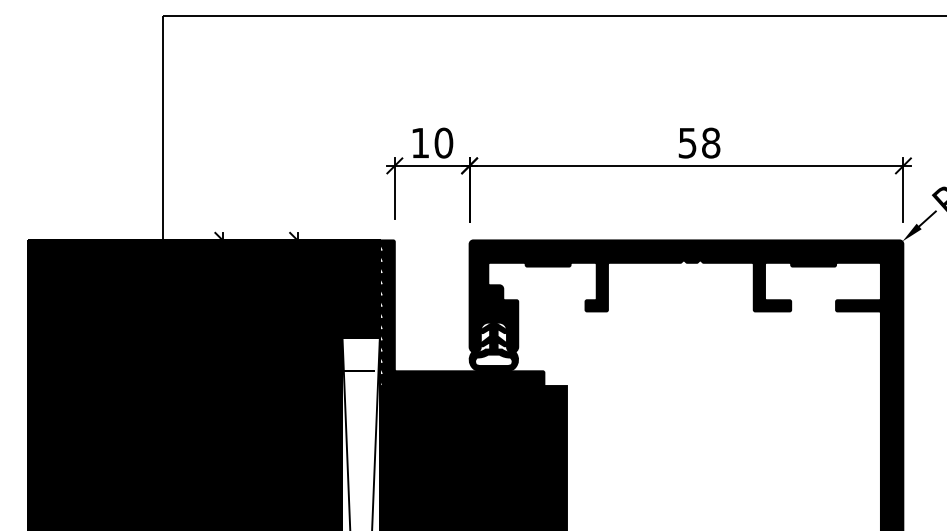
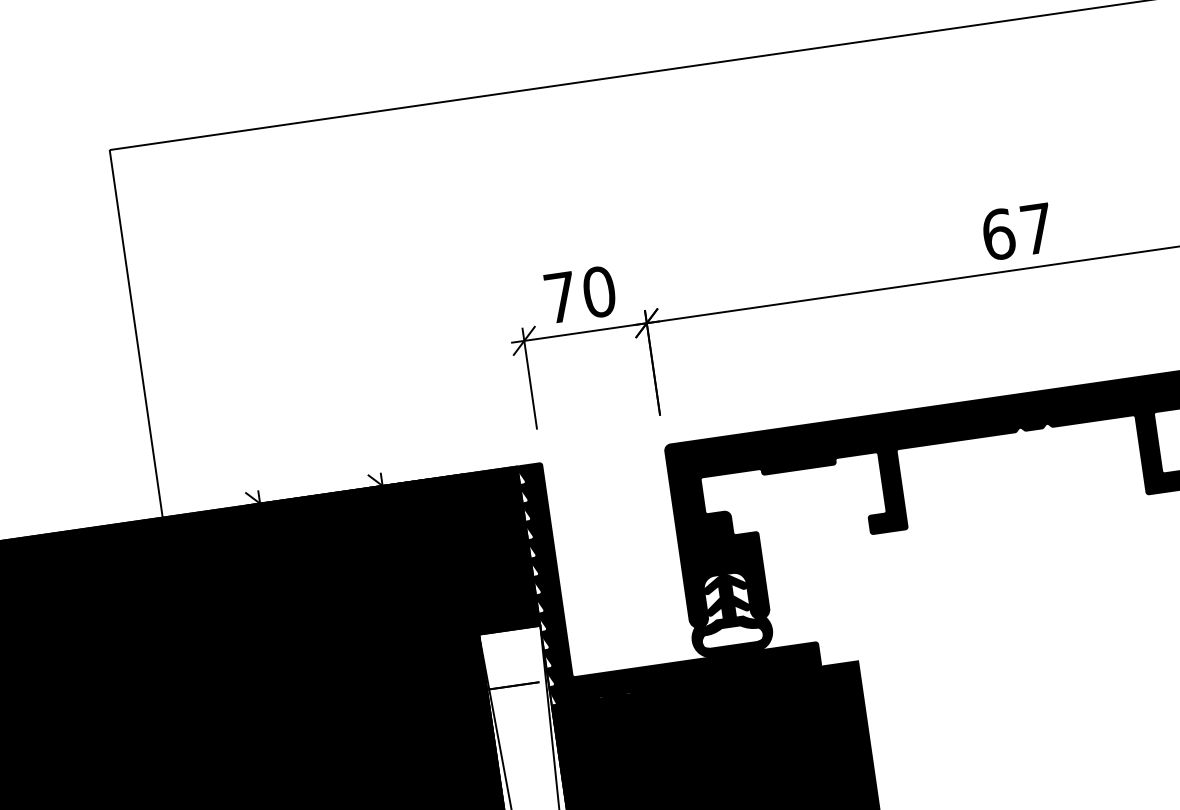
text: (699, 142) -> (1017, 230), 58 -> 67
text: (419, 143) -> (559, 298), 10 -> 70

